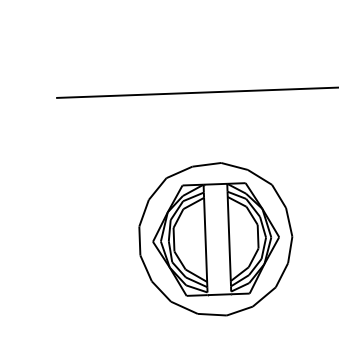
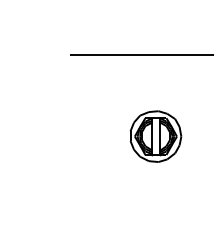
part: (215, 239) -> (155, 136), size x0.6

